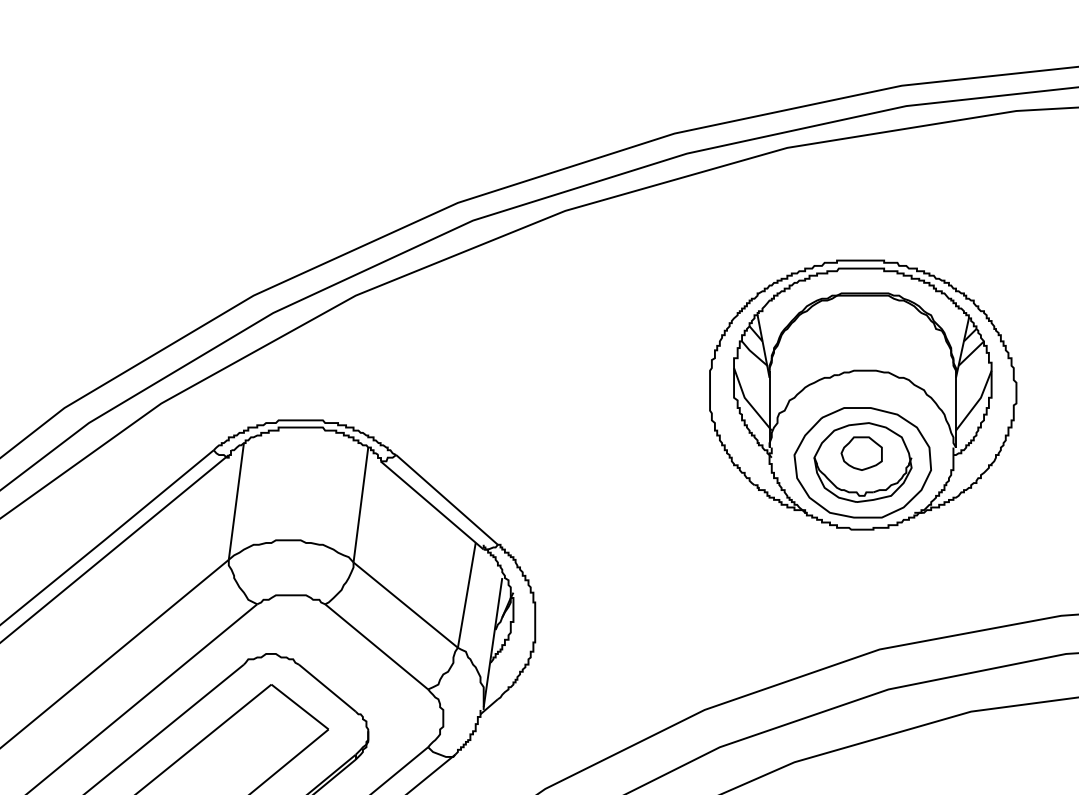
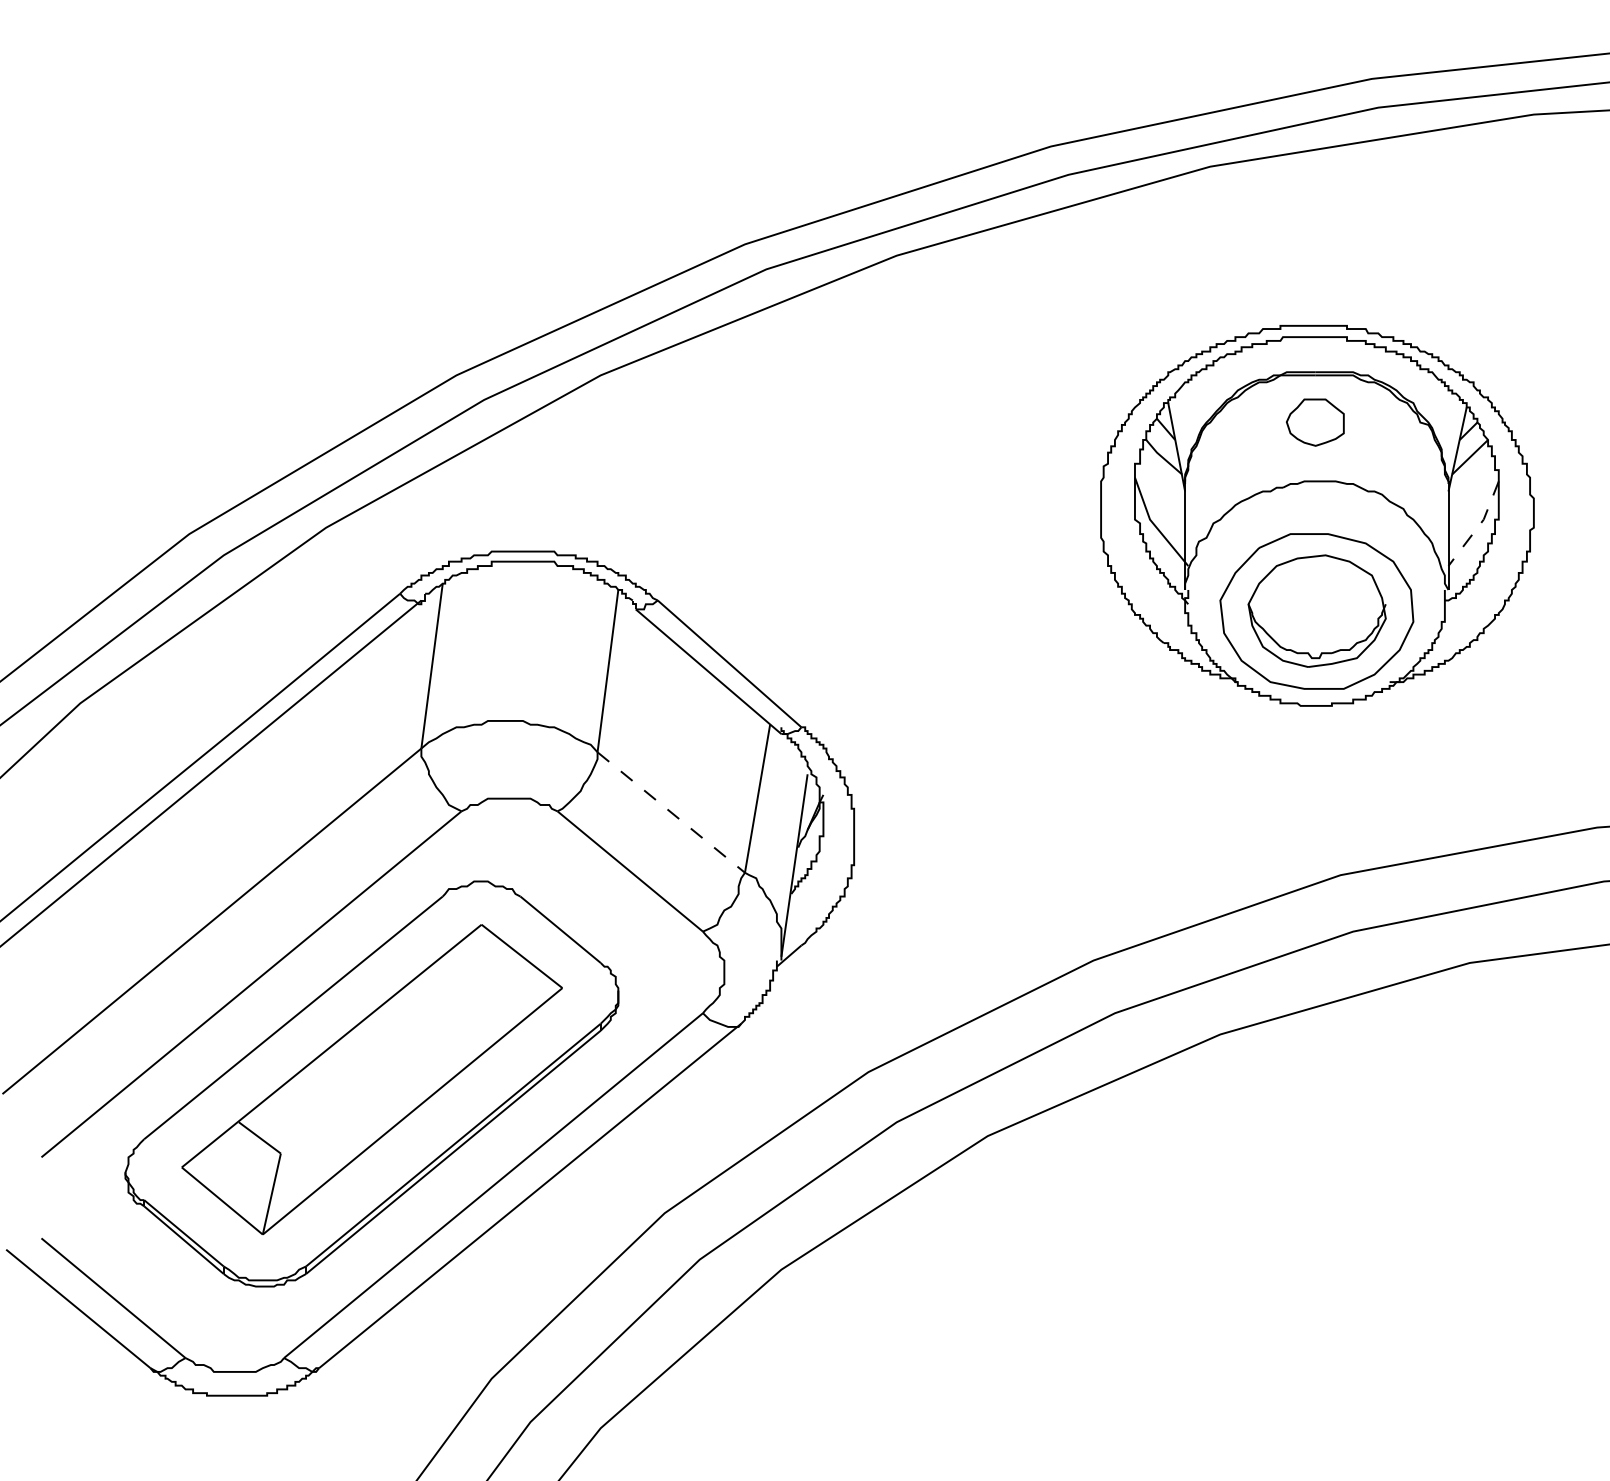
line: (977, 401) -> (1478, 525), solid -> dashed
part: (861, 453) -> (1315, 422), moved
line: (405, 605) -> (671, 812), solid -> dashed

